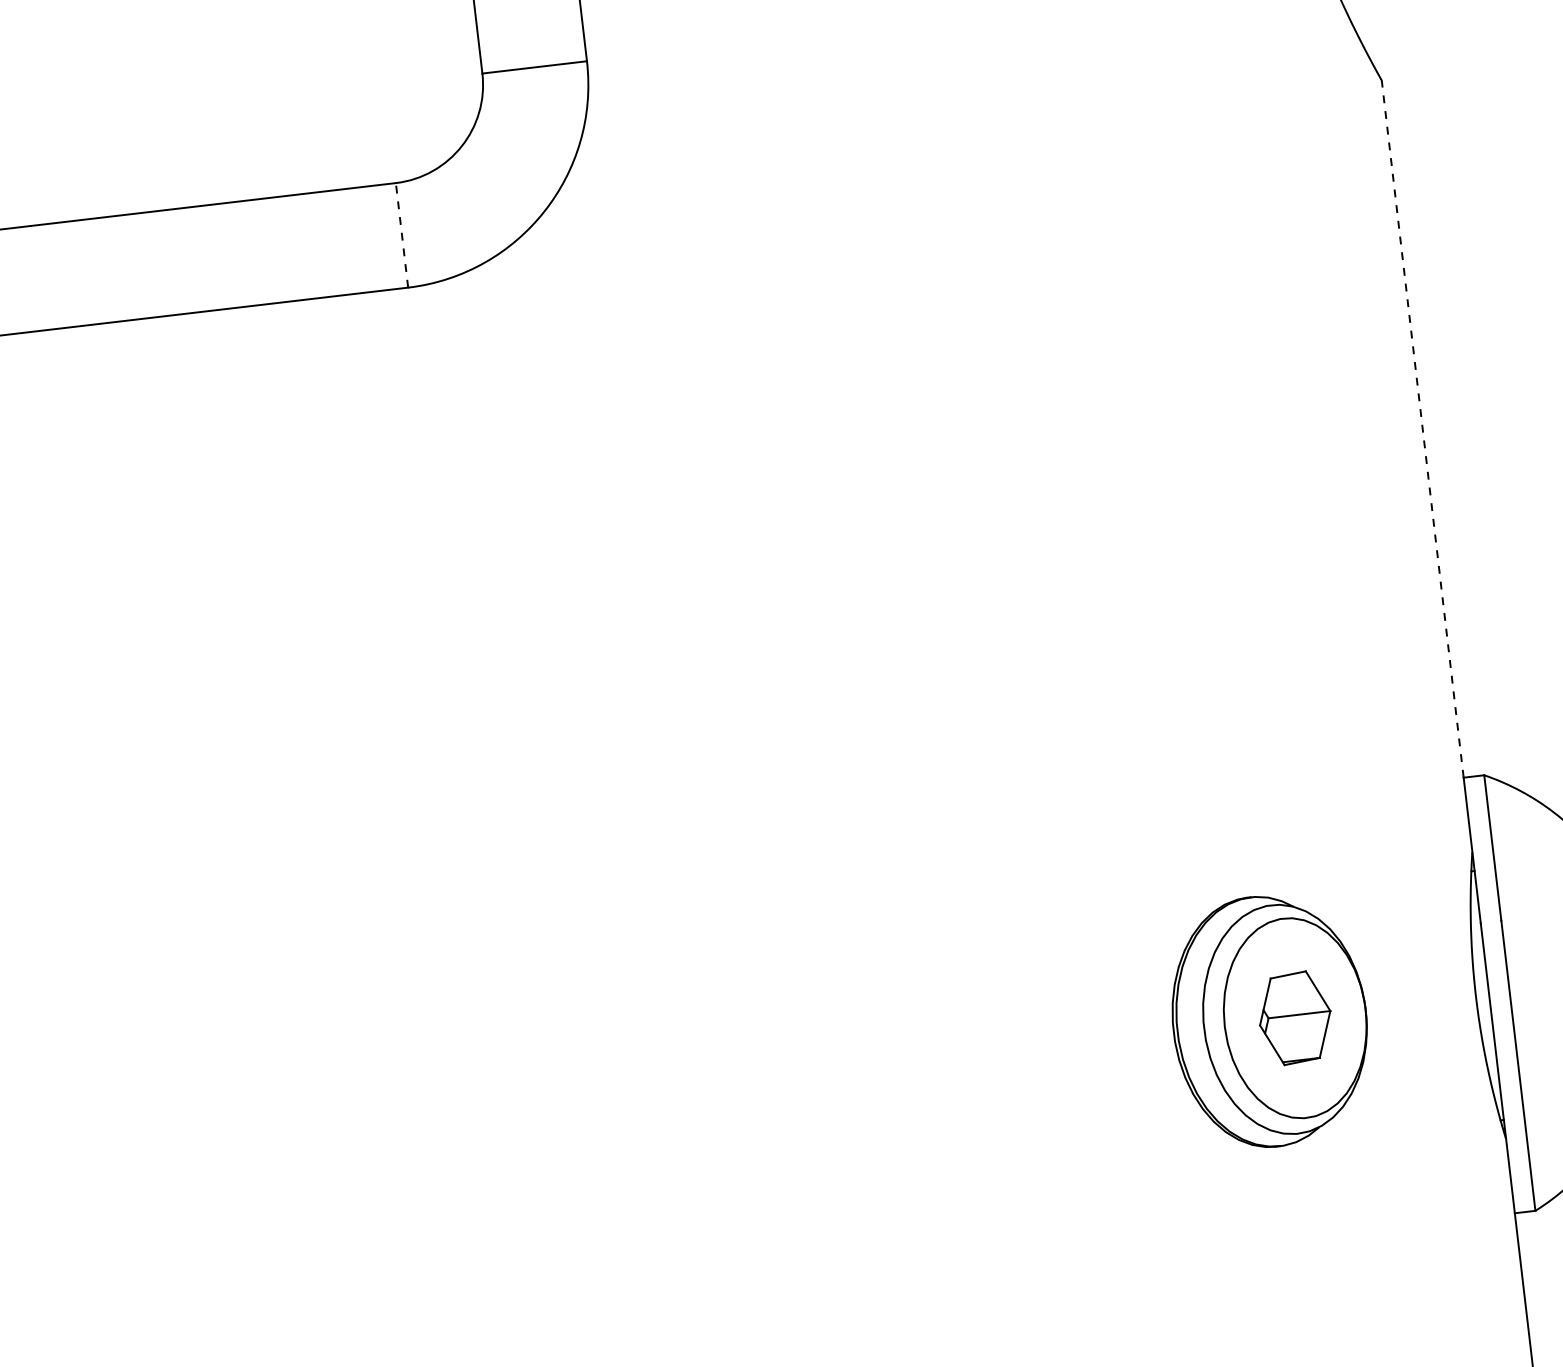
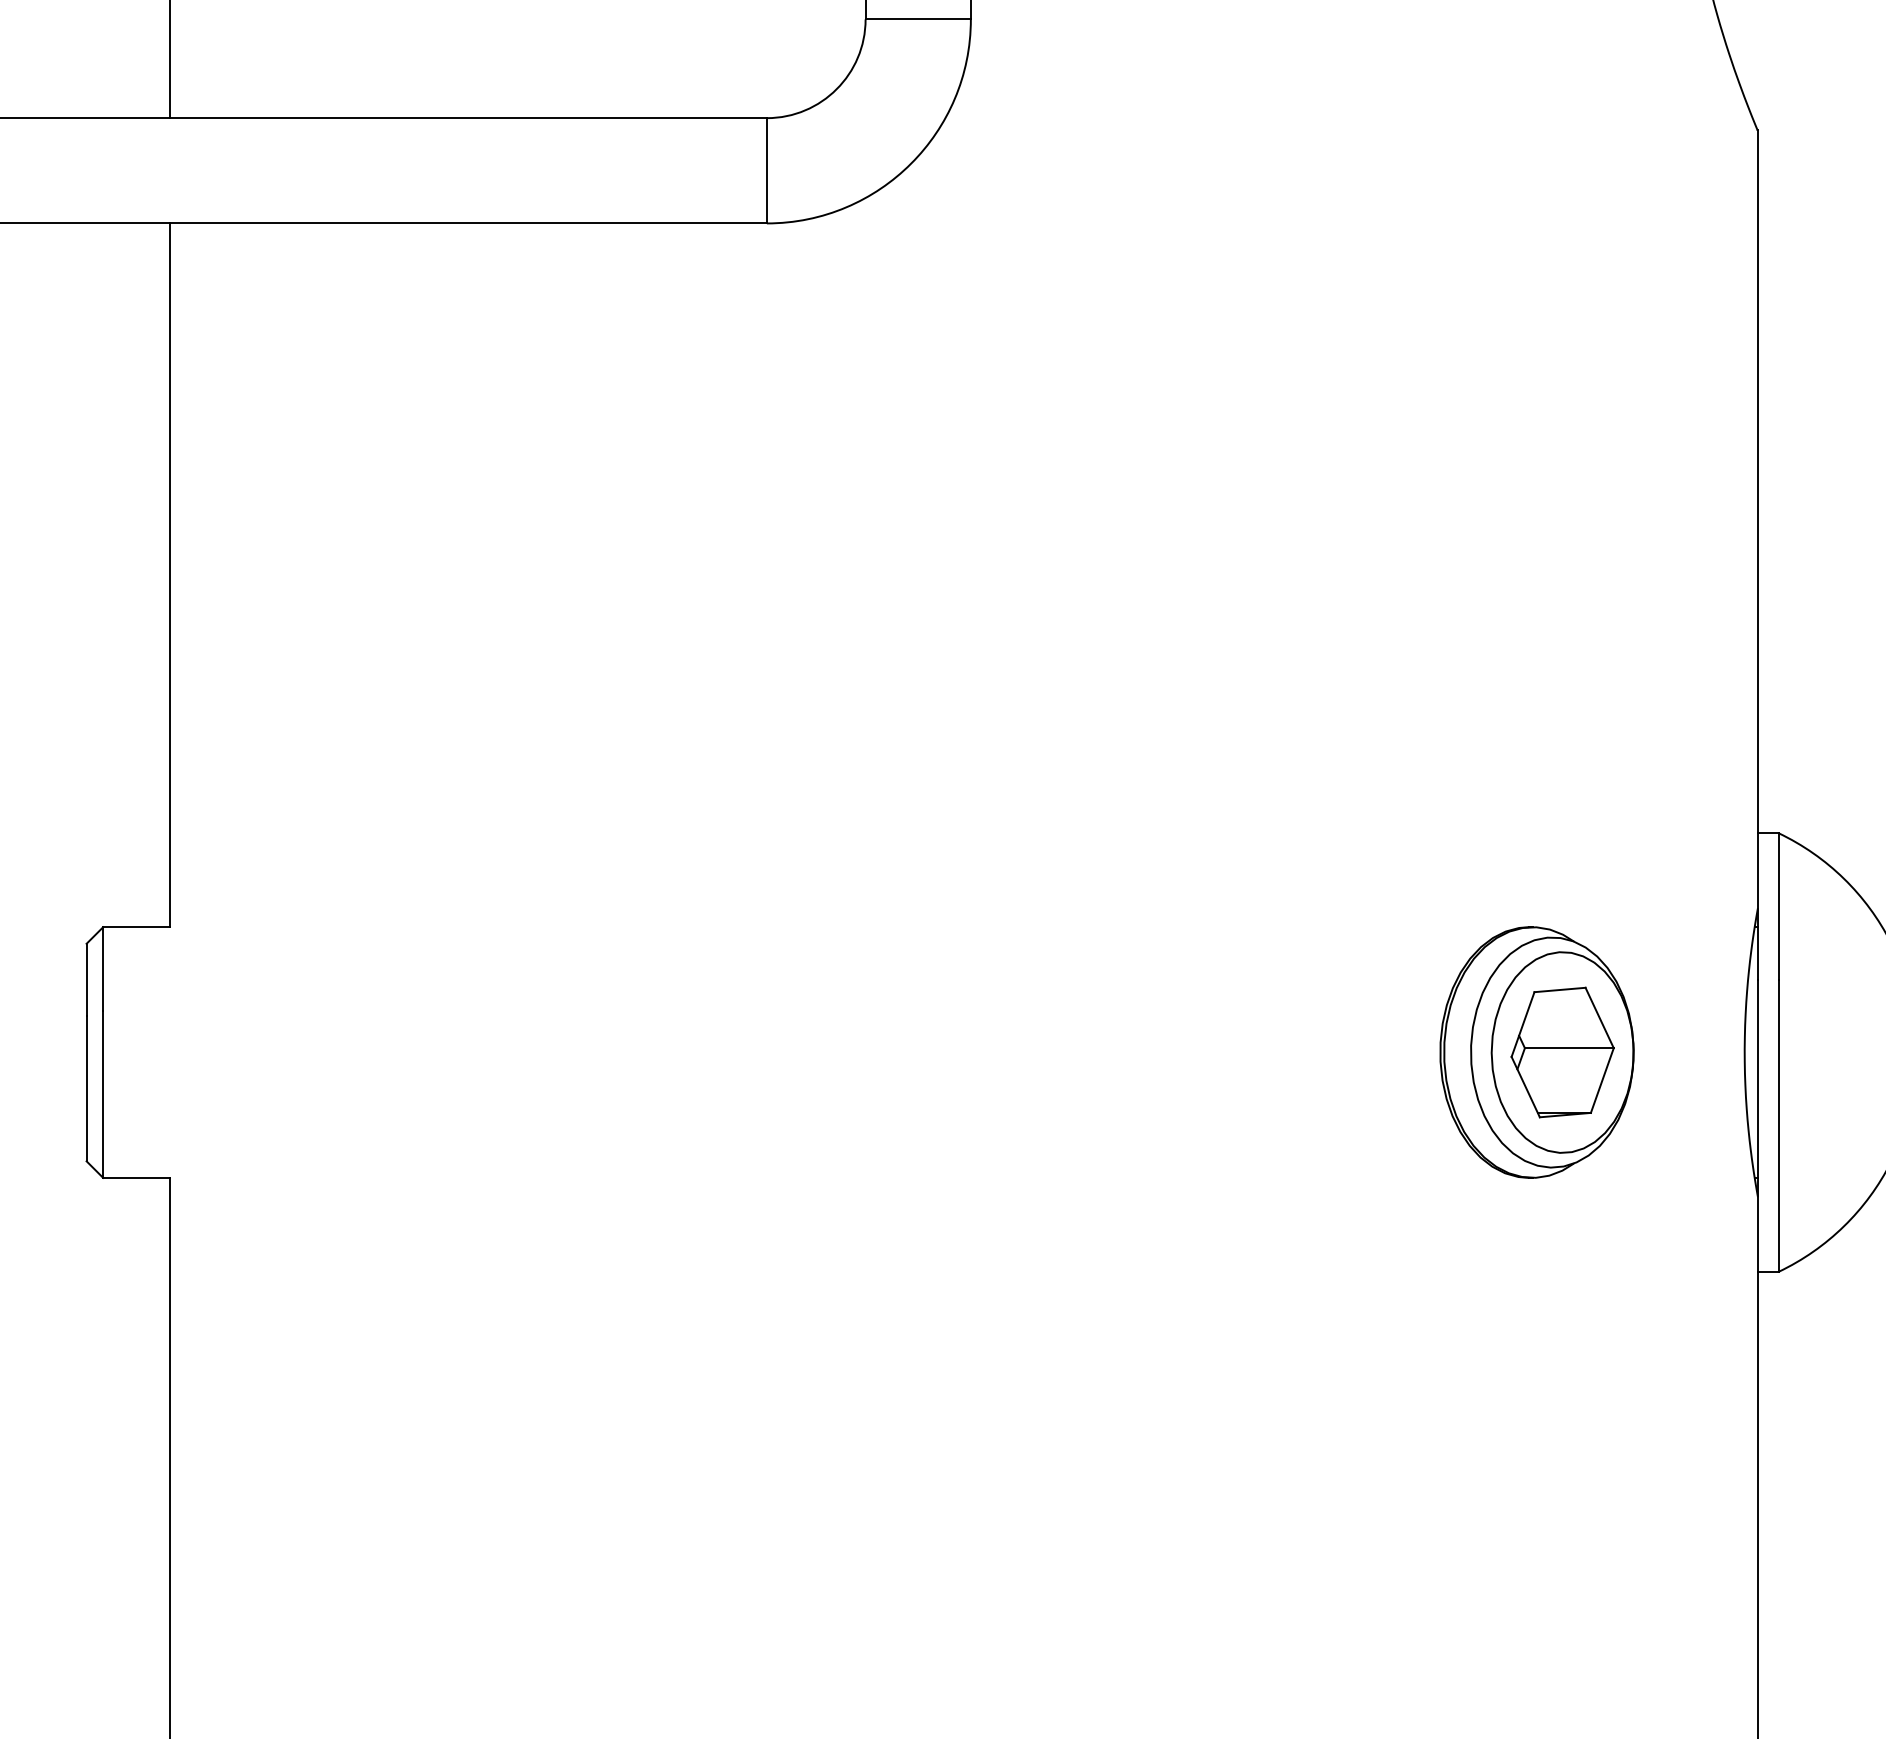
line: (401, 235) -> (766, 170), dashed -> solid
line: (1423, 428) -> (1758, 481), dashed -> solid
part: (1295, 1018) -> (1562, 1052), size x1.43

